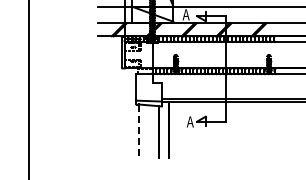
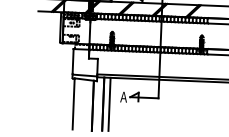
line: (175, 129) -> (109, 103), added
line: (138, 131) -> (73, 104), dashed -> solid

